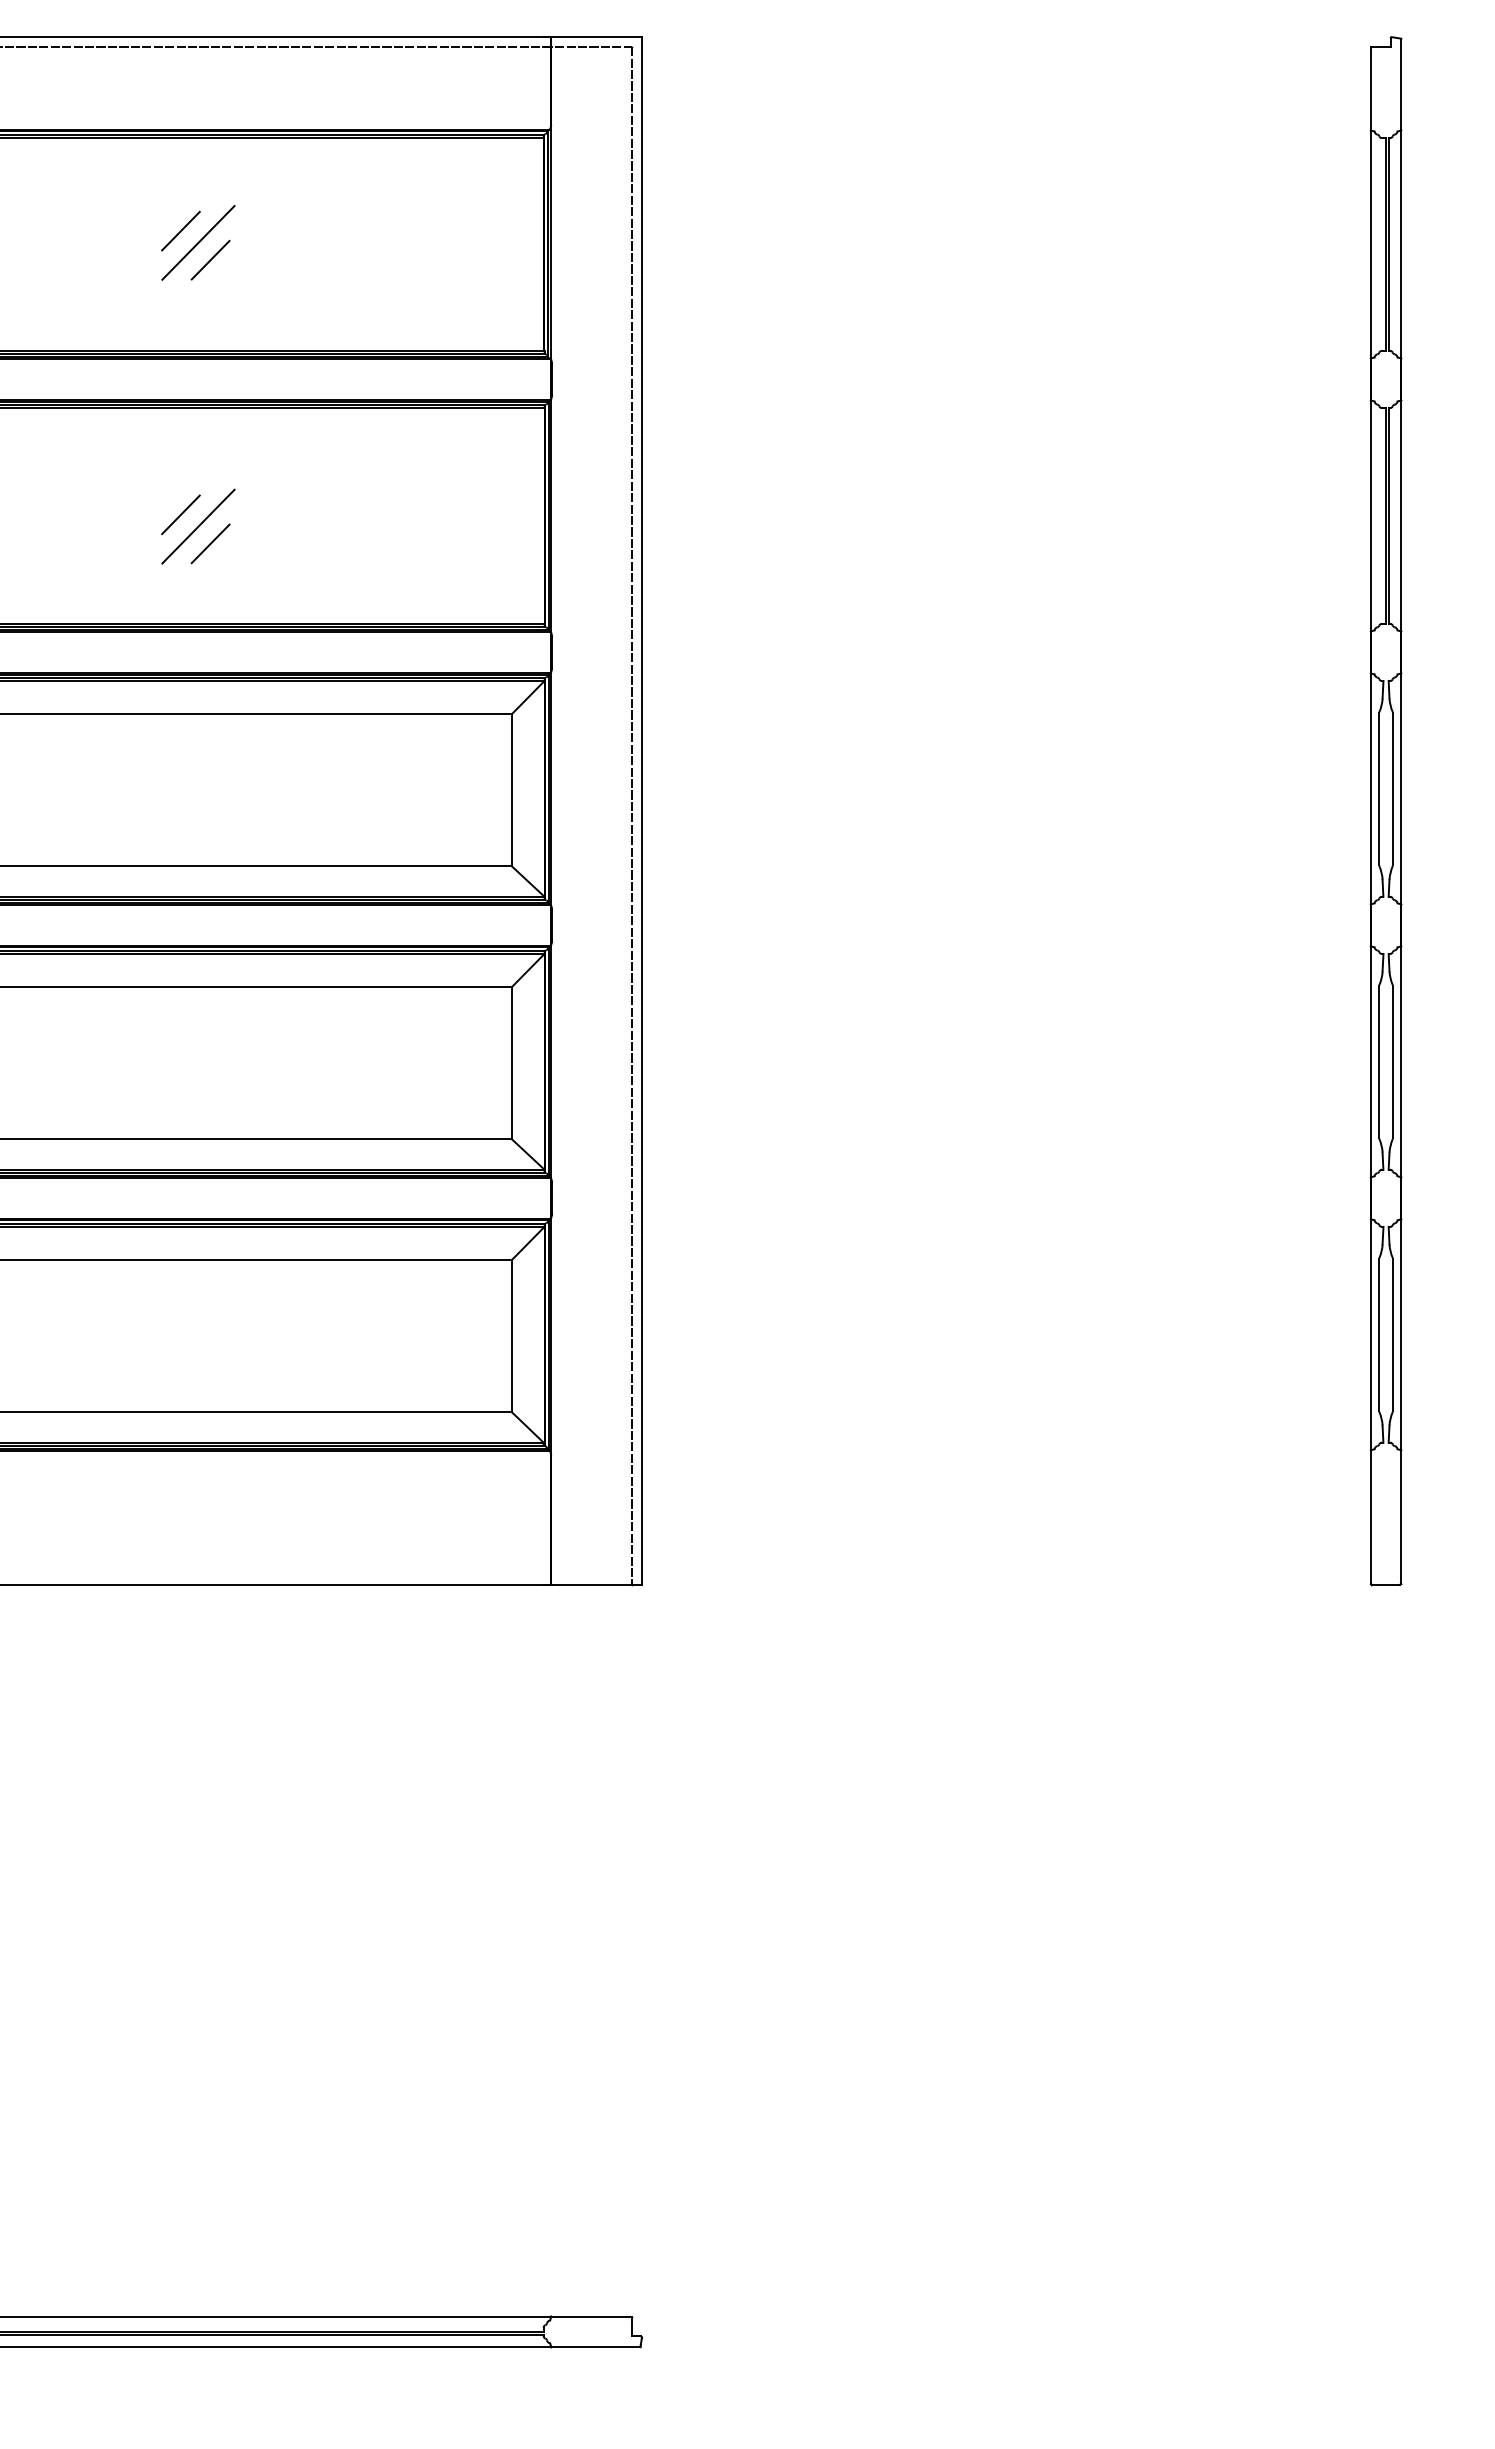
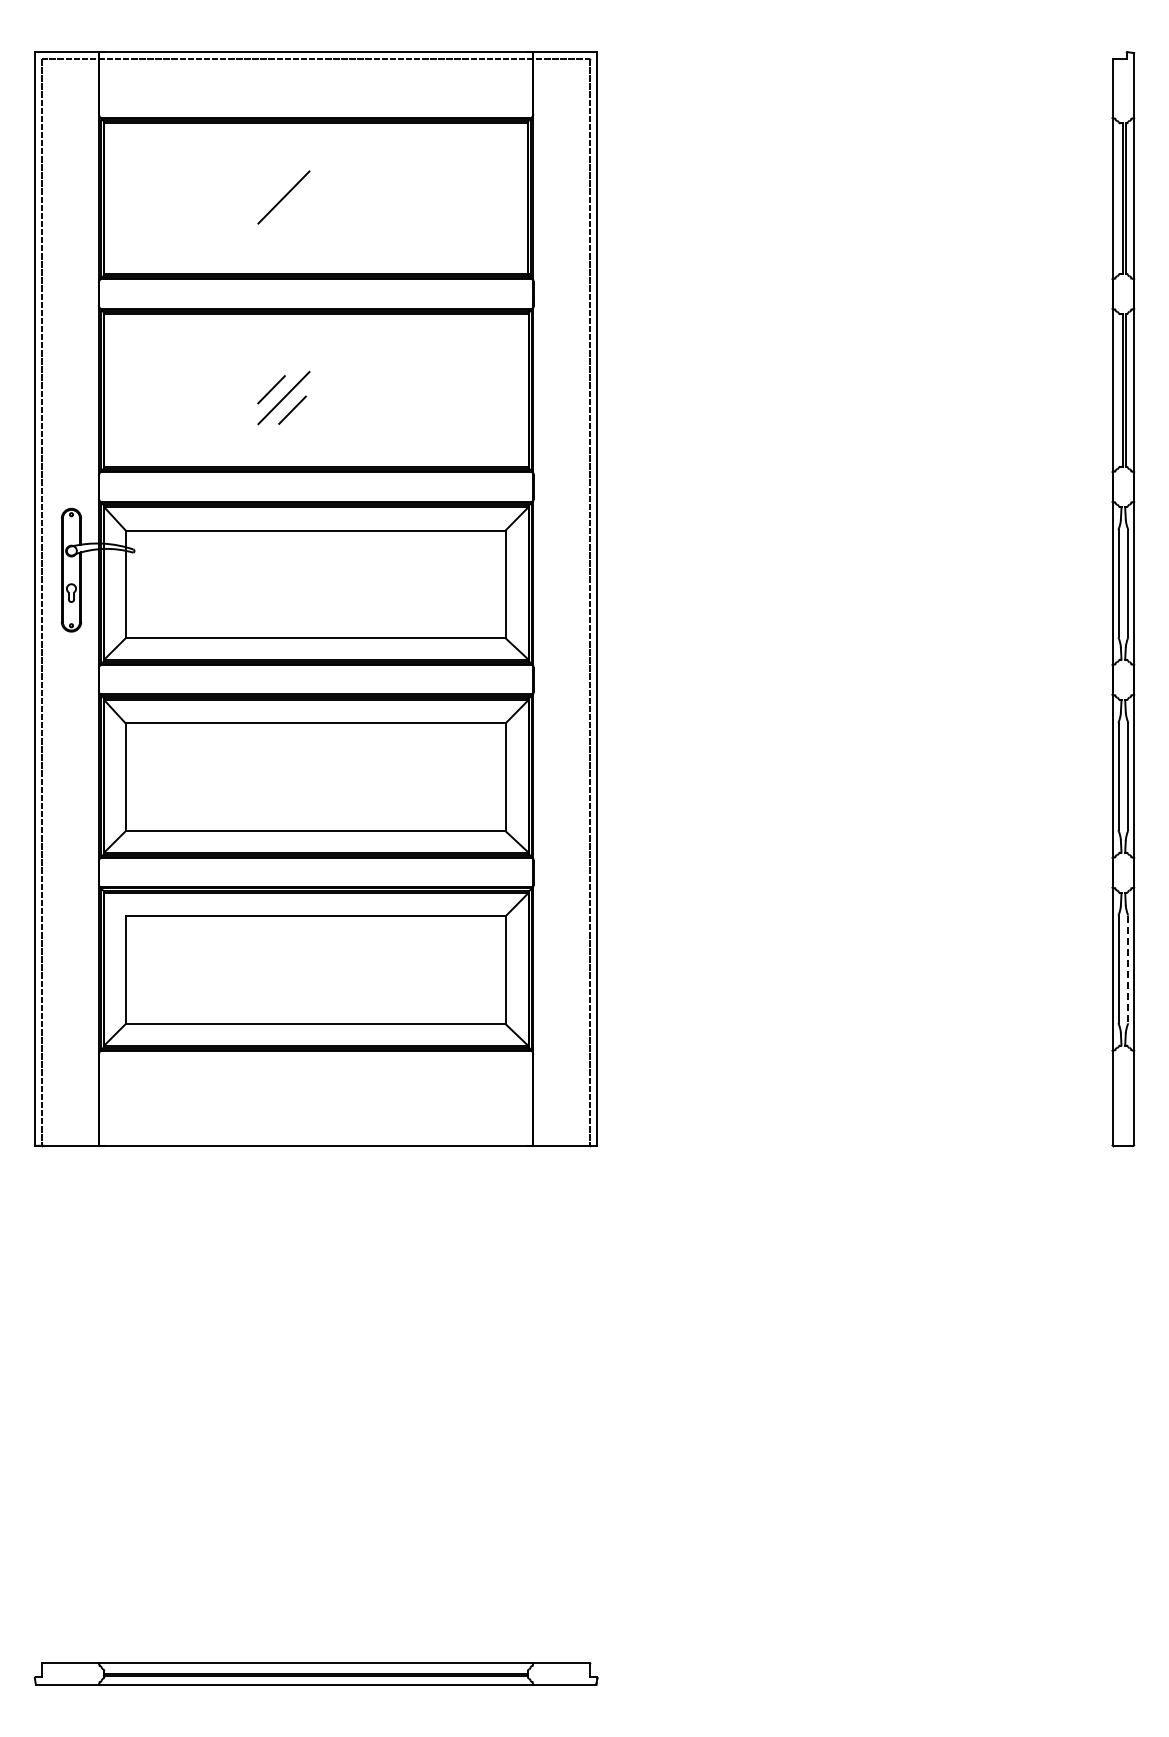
line: (180, 230) -> (271, 188), removed
line: (210, 259) -> (292, 209), removed
line: (1393, 1335) -> (1128, 969), solid -> dashed

